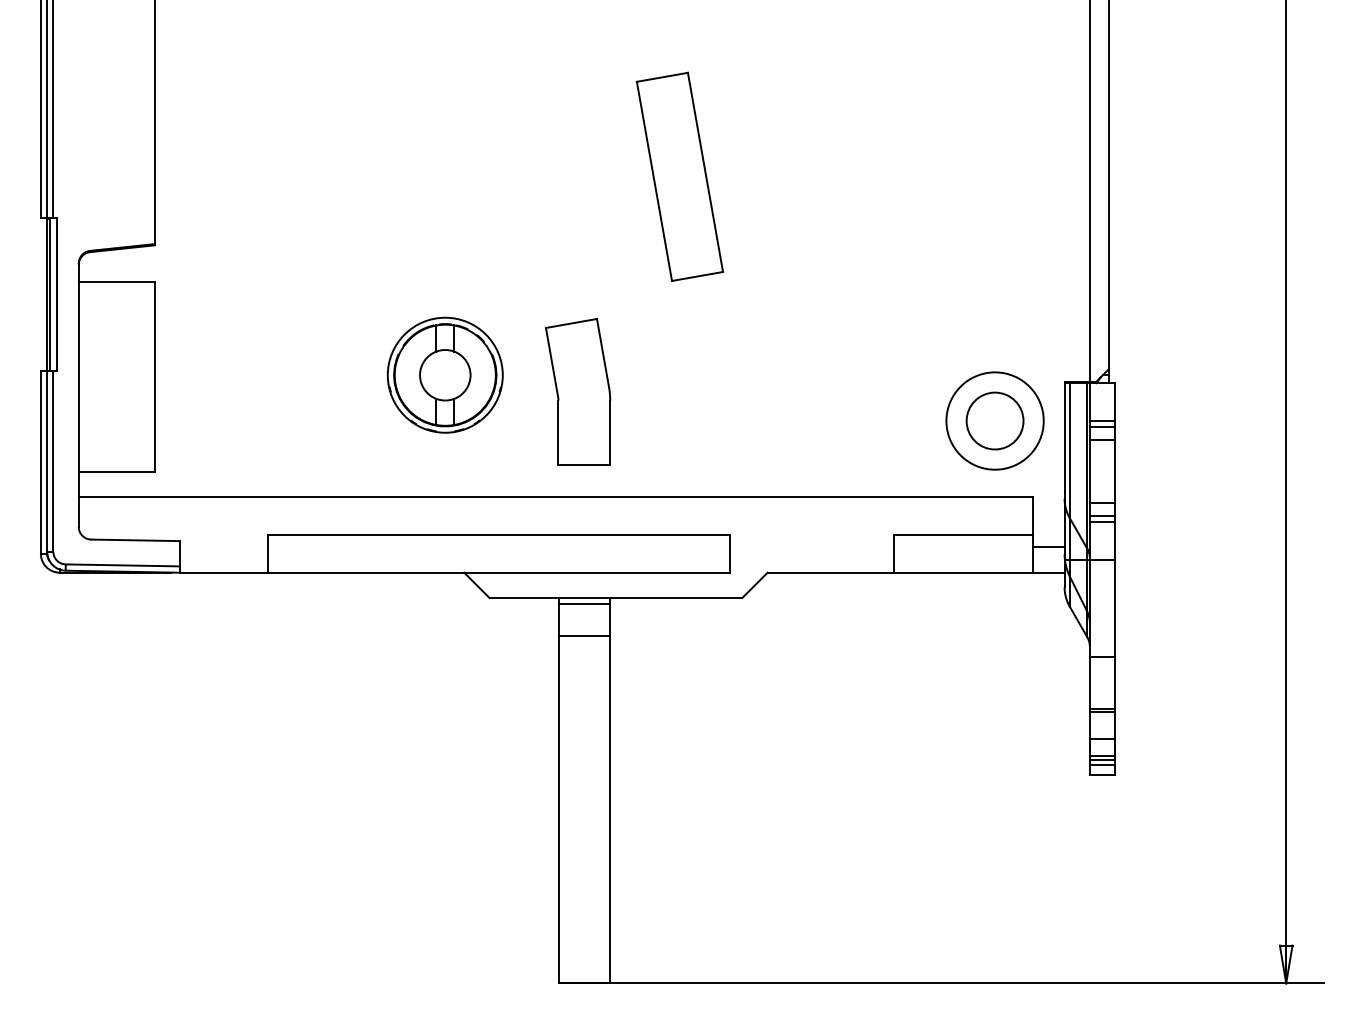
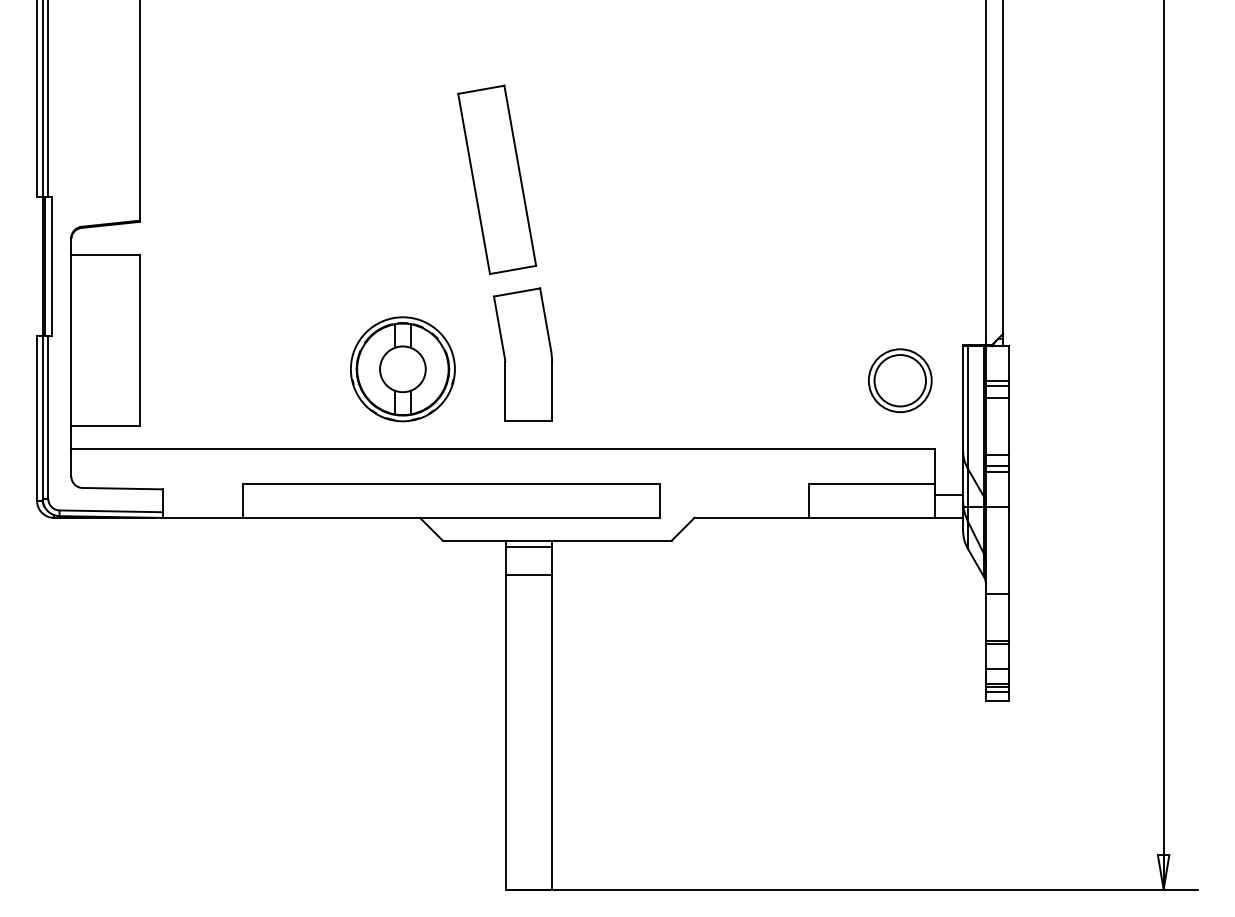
part: (680, 176) -> (497, 179), moved
part: (444, 375) -> (402, 369), moved
circle: (994, 420) -> (899, 380), size x0.71

